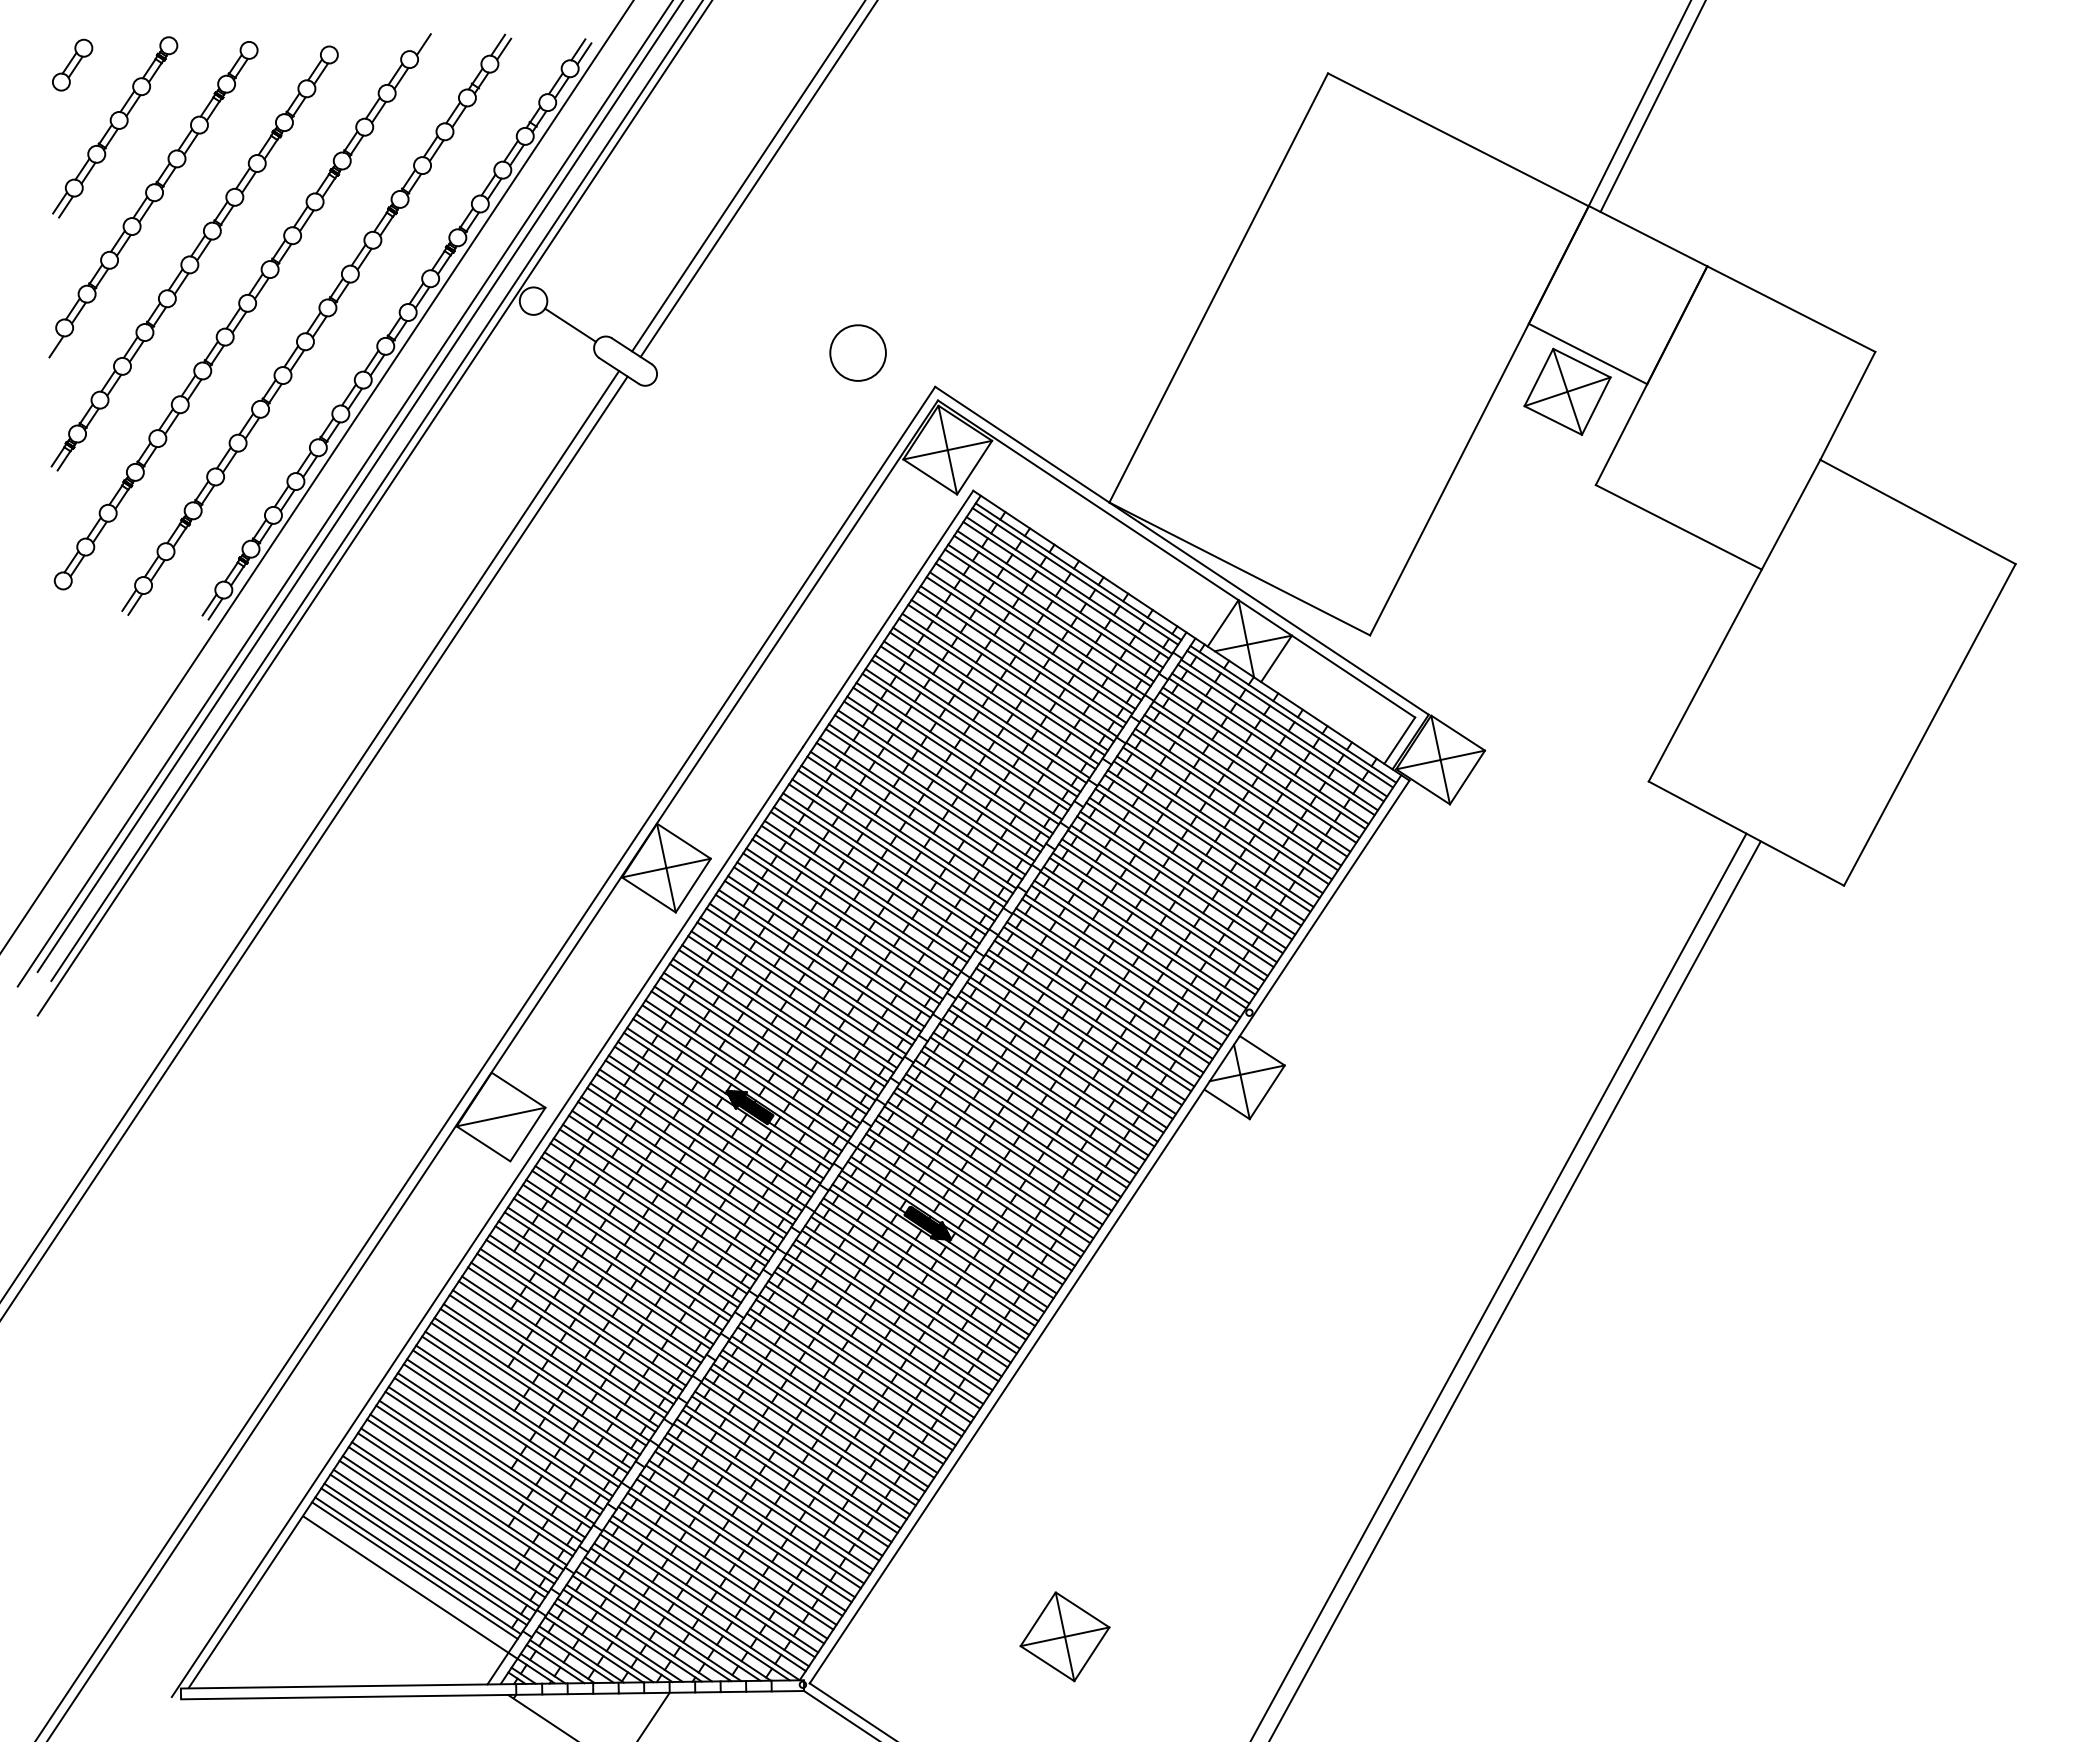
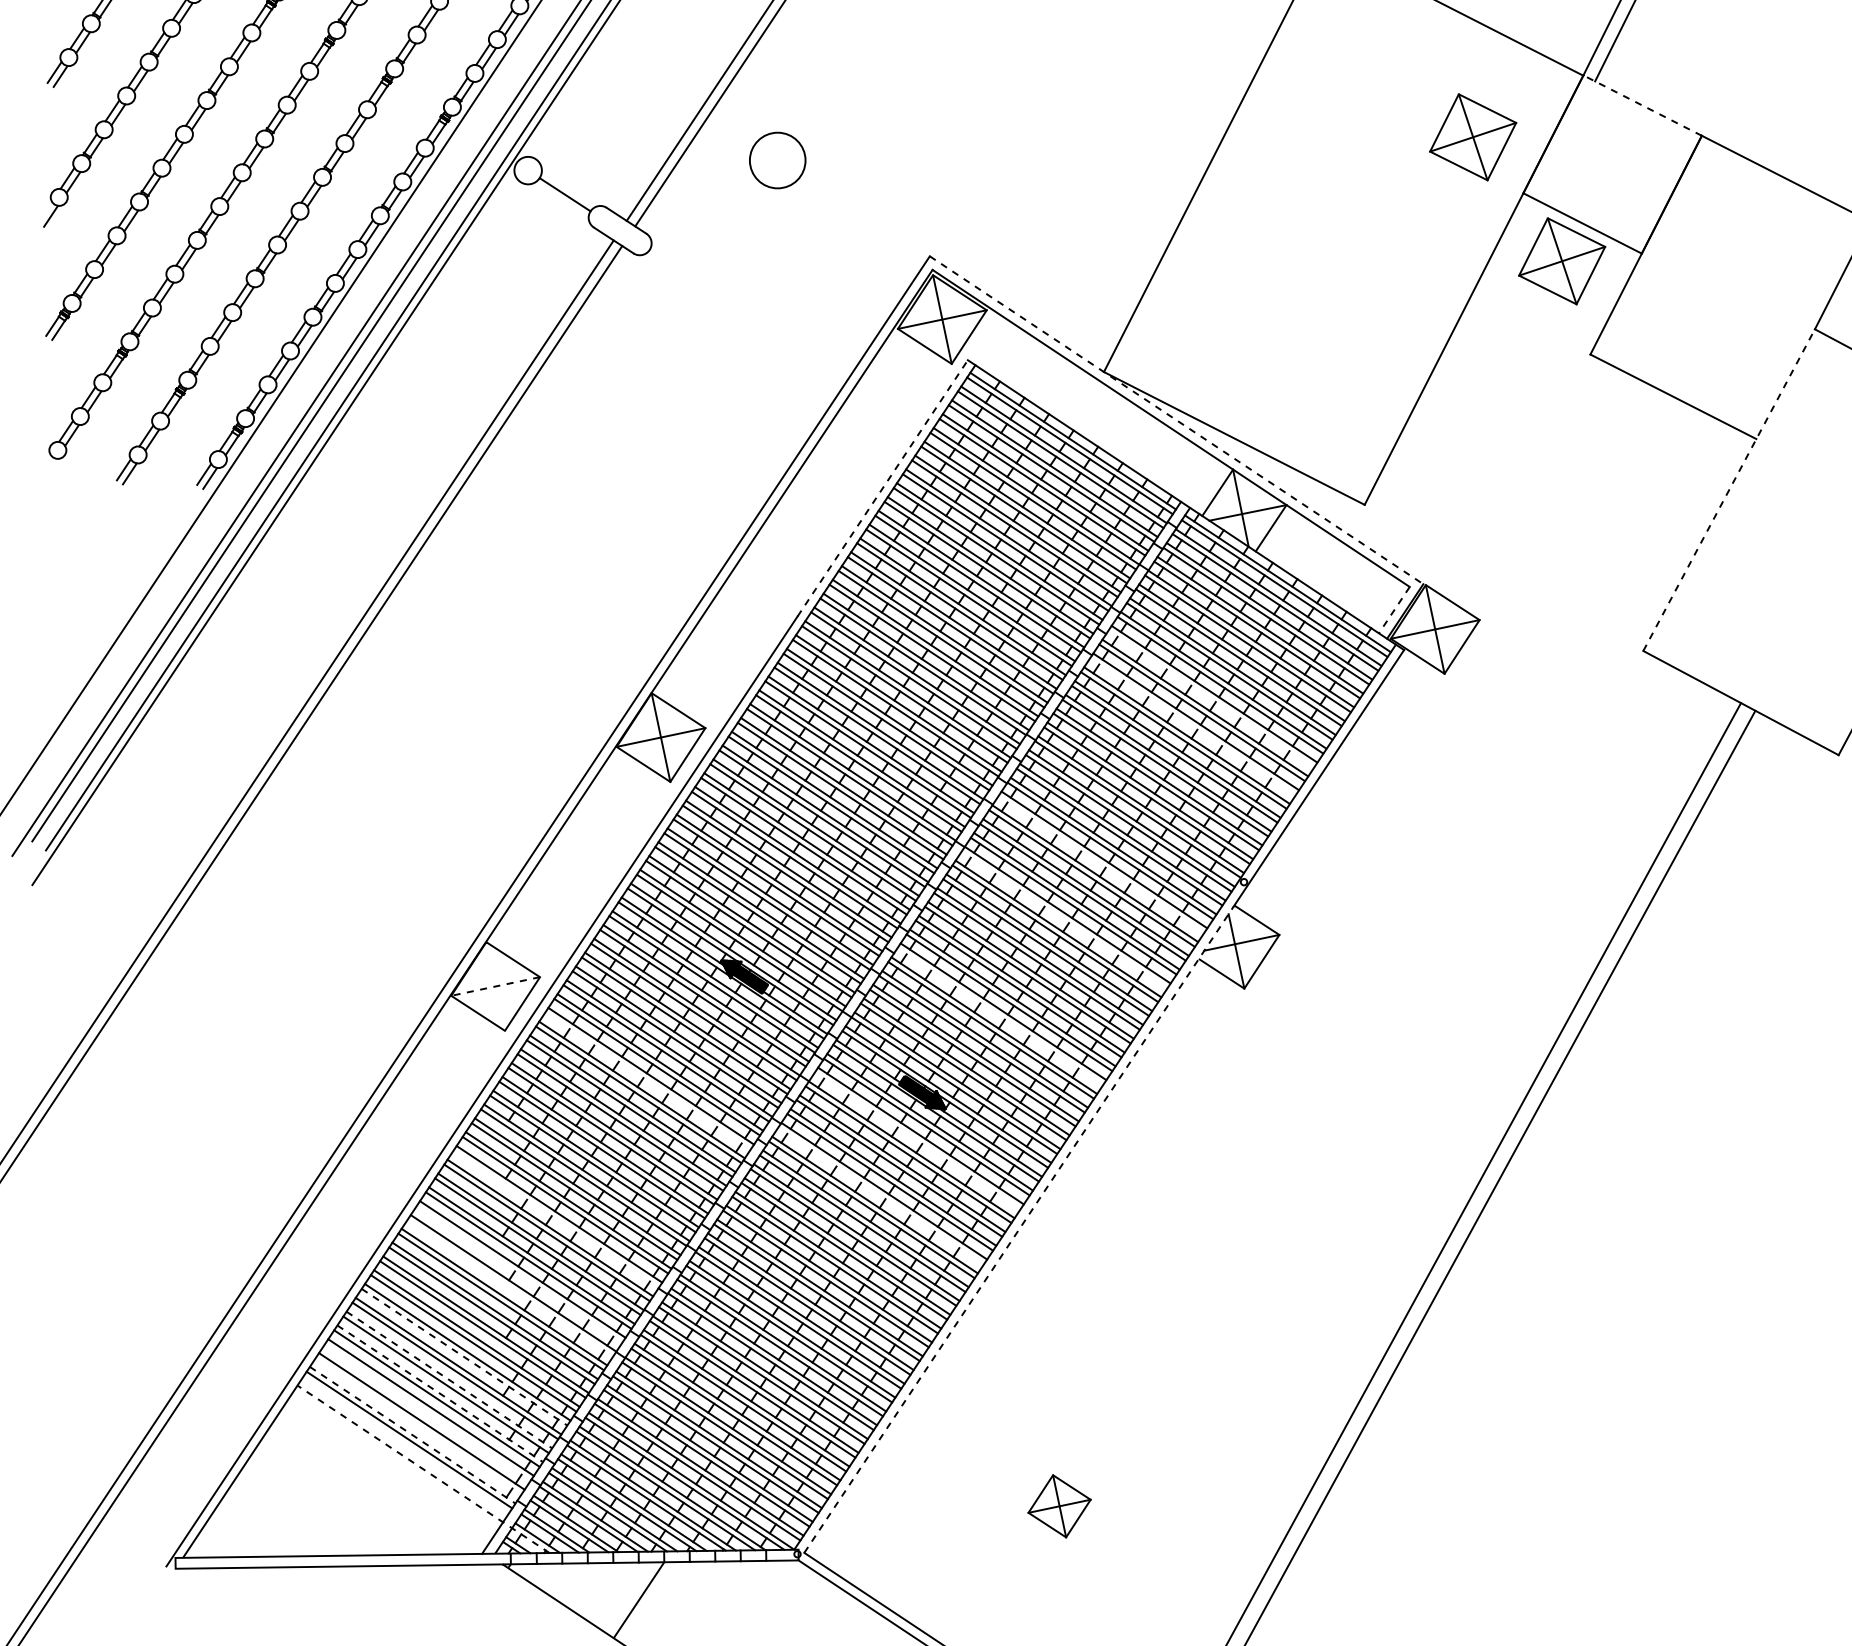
line: (1647, 235) -> (1642, 104), solid -> dashed
part: (1478, 267) -> (1473, 136), added
circle: (857, 352) -> (777, 159), moved
line: (1182, 551) -> (1177, 420), solid -> dashed
line: (888, 618) -> (883, 487), solid -> dashed
line: (1734, 620) -> (1729, 489), solid -> dashed
line: (1399, 740) -> (1394, 609), solid -> dashed
line: (1216, 829) -> (1211, 698), removed
line: (1198, 856) -> (1193, 725), removed
line: (1106, 995) -> (1101, 864), removed
line: (1069, 1050) -> (1064, 919), removed
line: (500, 1117) -> (495, 986), solid -> dashed
line: (1005, 1146) -> (1000, 1015), removed
line: (653, 1211) -> (648, 1080), removed
line: (922, 1271) -> (917, 1140), removed
line: (886, 1326) -> (881, 1195), removed
line: (561, 1349) -> (556, 1218), removed
line: (1024, 1359) -> (1019, 1228), solid -> dashed
line: (524, 1404) -> (519, 1273), removed
line: (515, 1418) -> (510, 1287), removed
line: (470, 1488) -> (465, 1357), solid -> dashed
line: (455, 1510) -> (450, 1379), solid -> dashed
line: (446, 1524) -> (441, 1393), solid -> dashed
line: (433, 1542) -> (428, 1411), removed
line: (423, 1556) -> (418, 1425), removed
line: (418, 1566) -> (413, 1435), solid -> dashed
line: (429, 1600) -> (424, 1469), solid -> dashed
part: (1064, 1636) -> (1059, 1505), size x0.7

